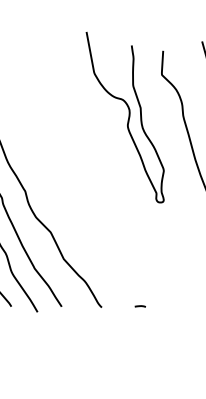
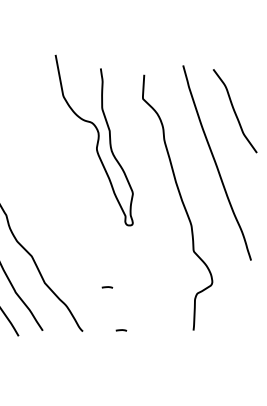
curve: (128, 117) -> (97, 140), moved
line: (126, 263) -> (107, 287), added

